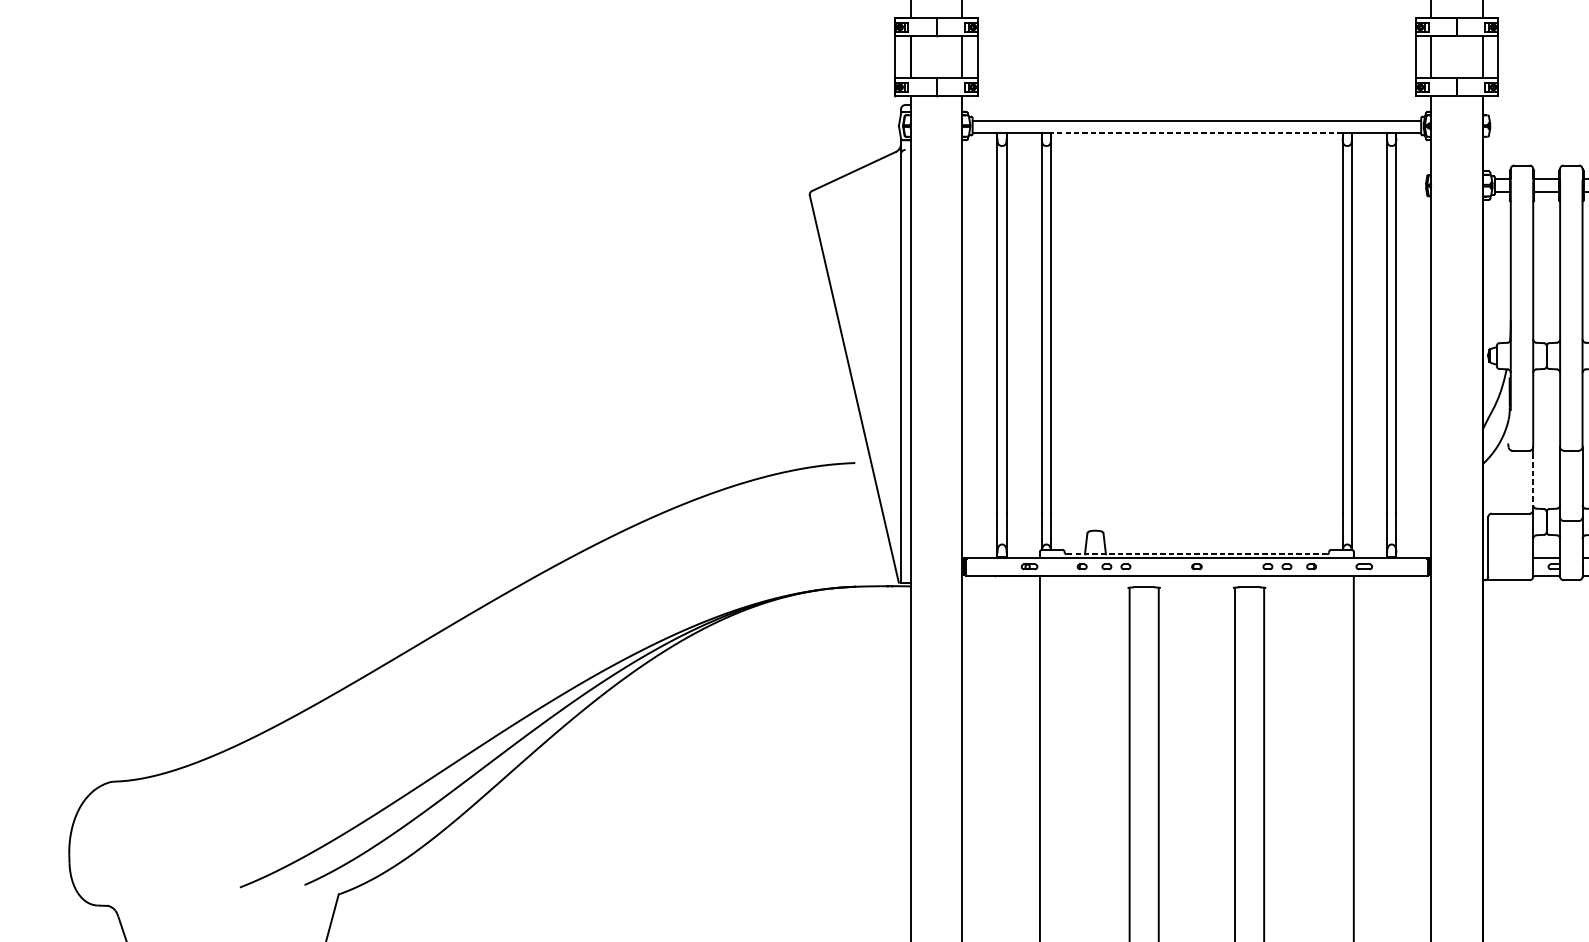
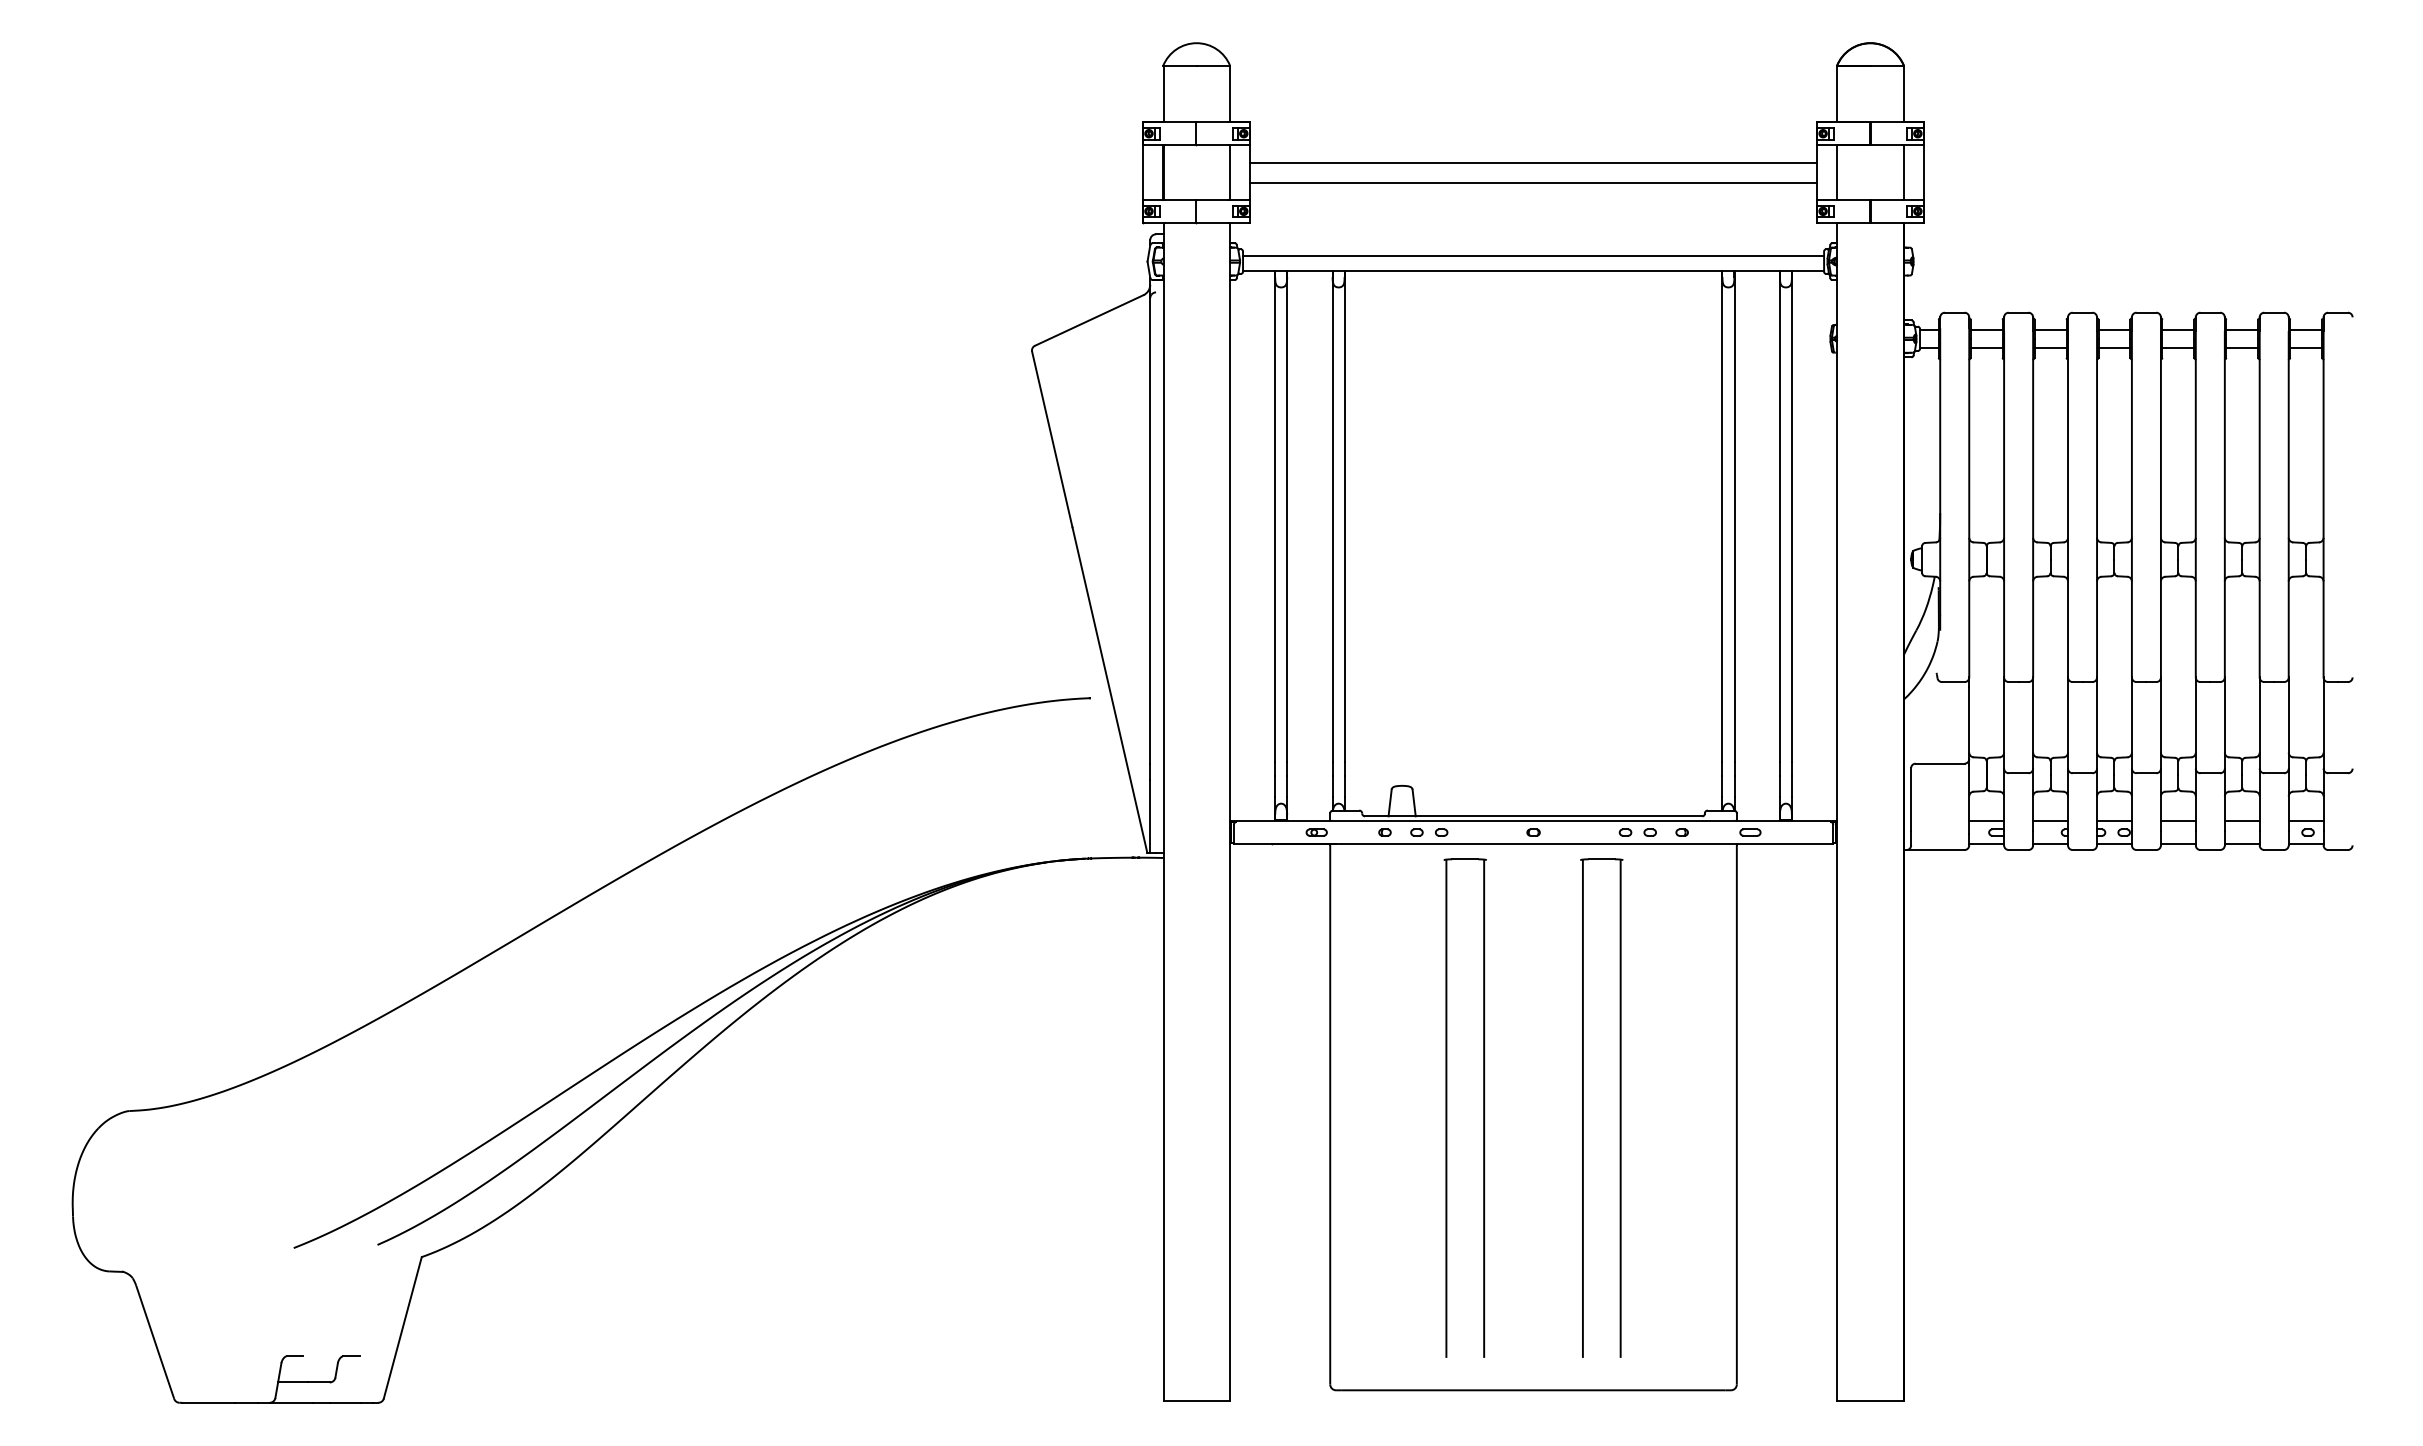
line: (1196, 50) -> (1533, 163), added
line: (1196, 65) -> (1533, 182), added
line: (1196, 133) -> (1533, 271), dashed -> solid
line: (1533, 481) -> (1969, 722), dashed -> solid
line: (1196, 554) -> (1533, 816), dashed -> solid

